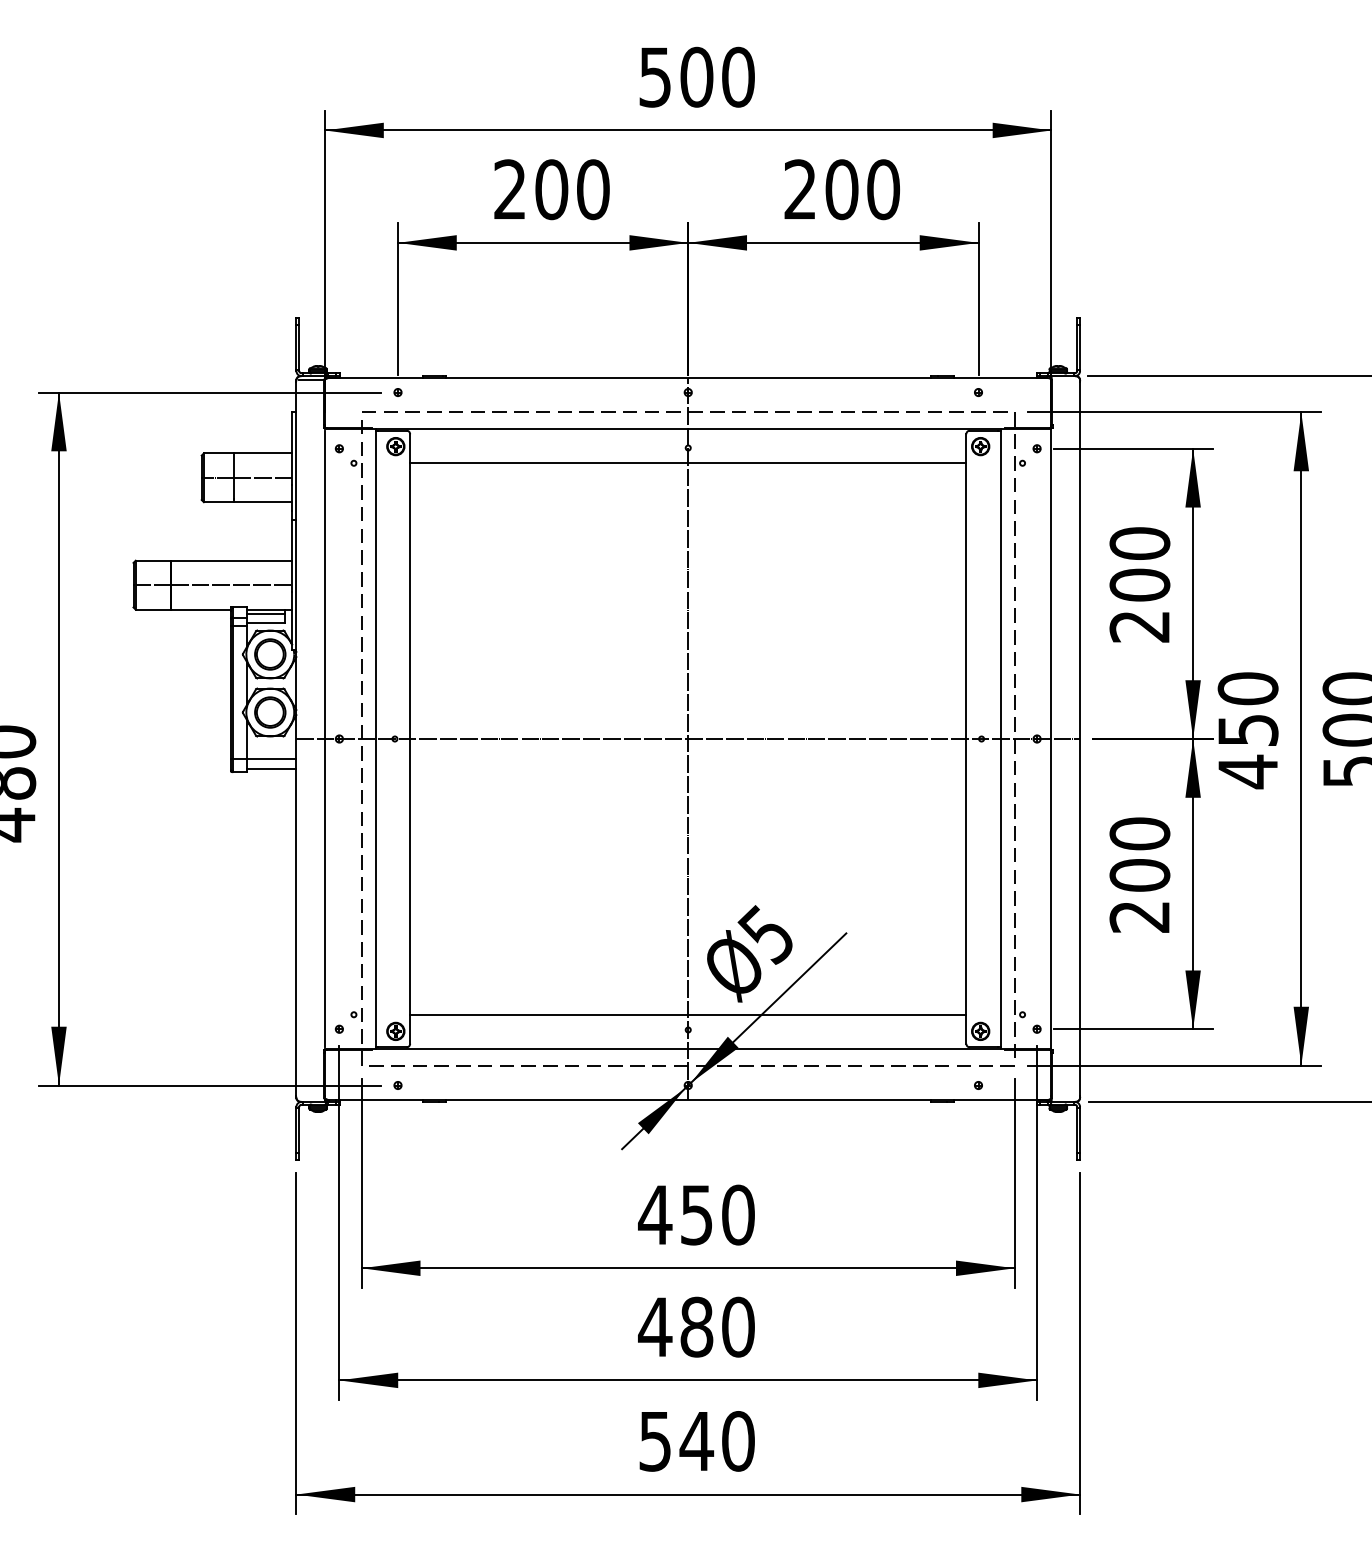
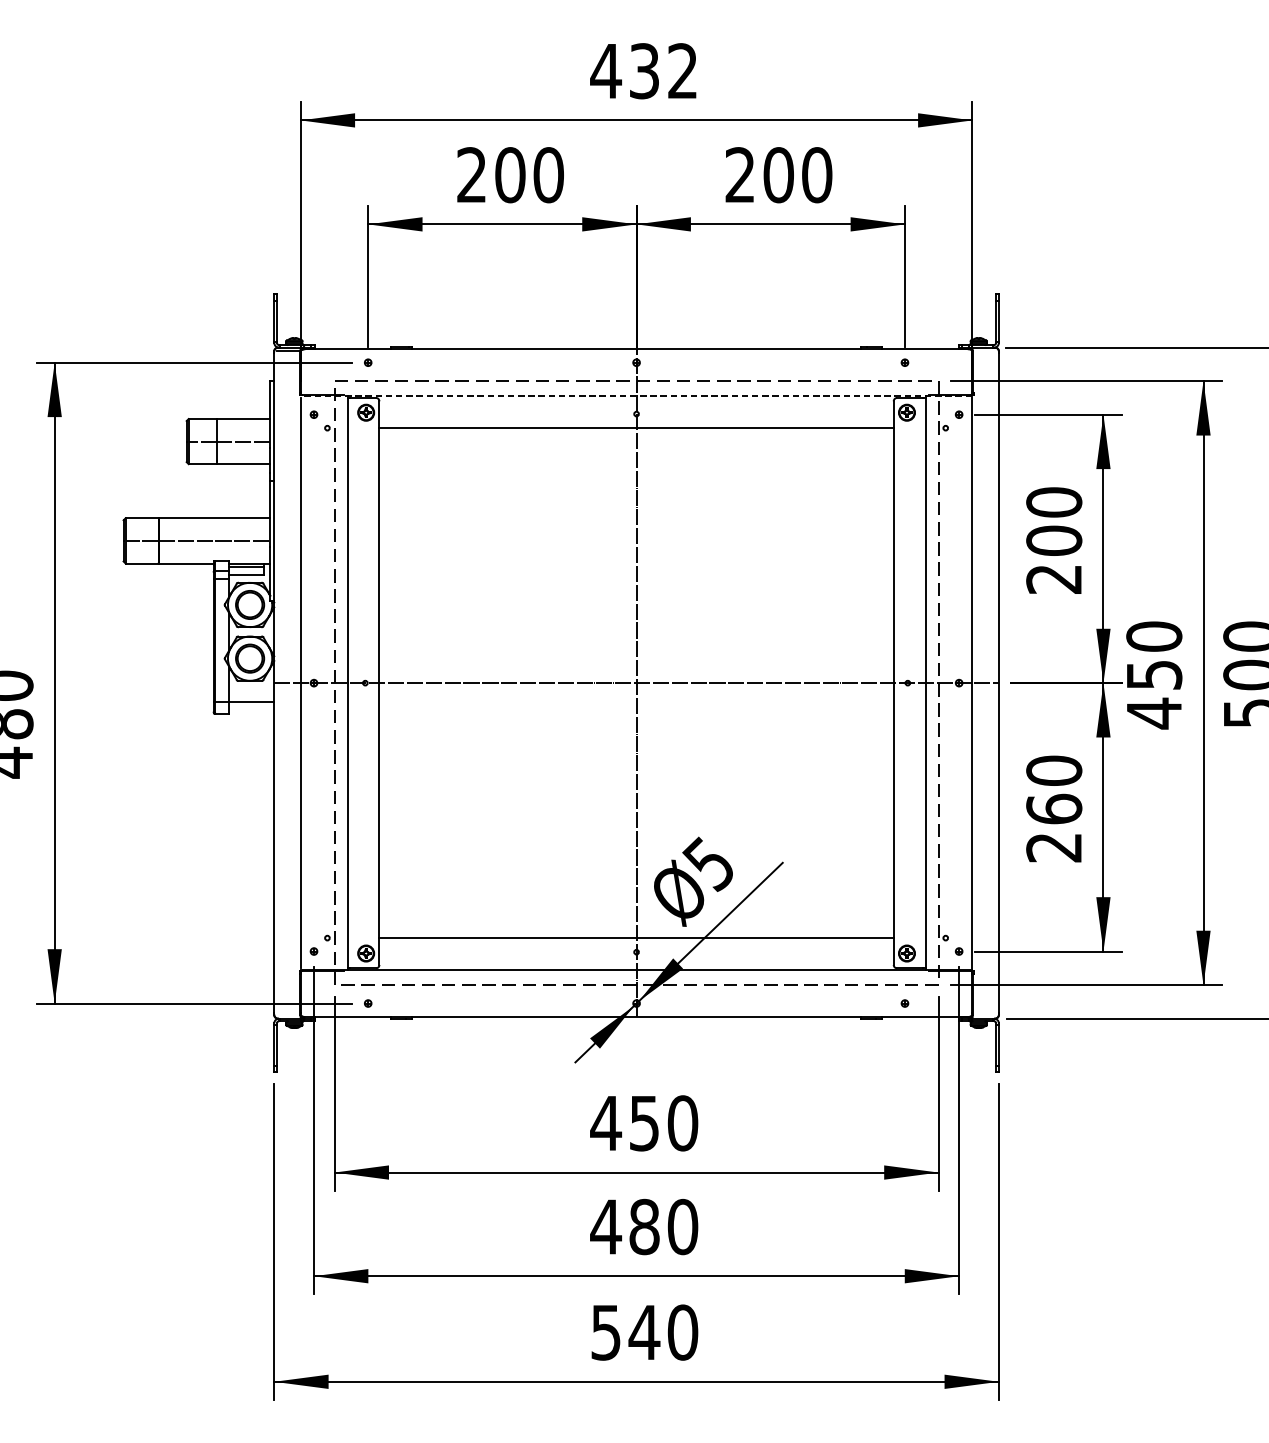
text: (696, 76) -> (644, 70), 500 -> 432
line: (688, 428) -> (636, 396), solid -> dashed
line: (271, 769) -> (251, 711), removed
text: (1139, 874) -> (1053, 808), 200 -> 260

